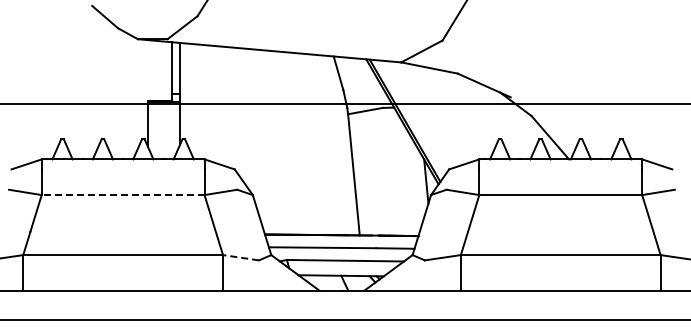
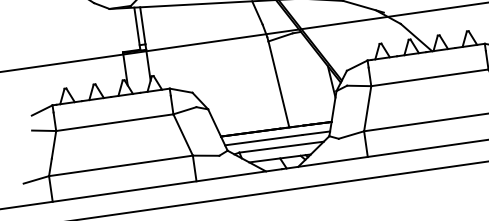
line: (122, 195) -> (114, 123), dashed -> solid
line: (240, 257) -> (205, 155), dashed -> solid

